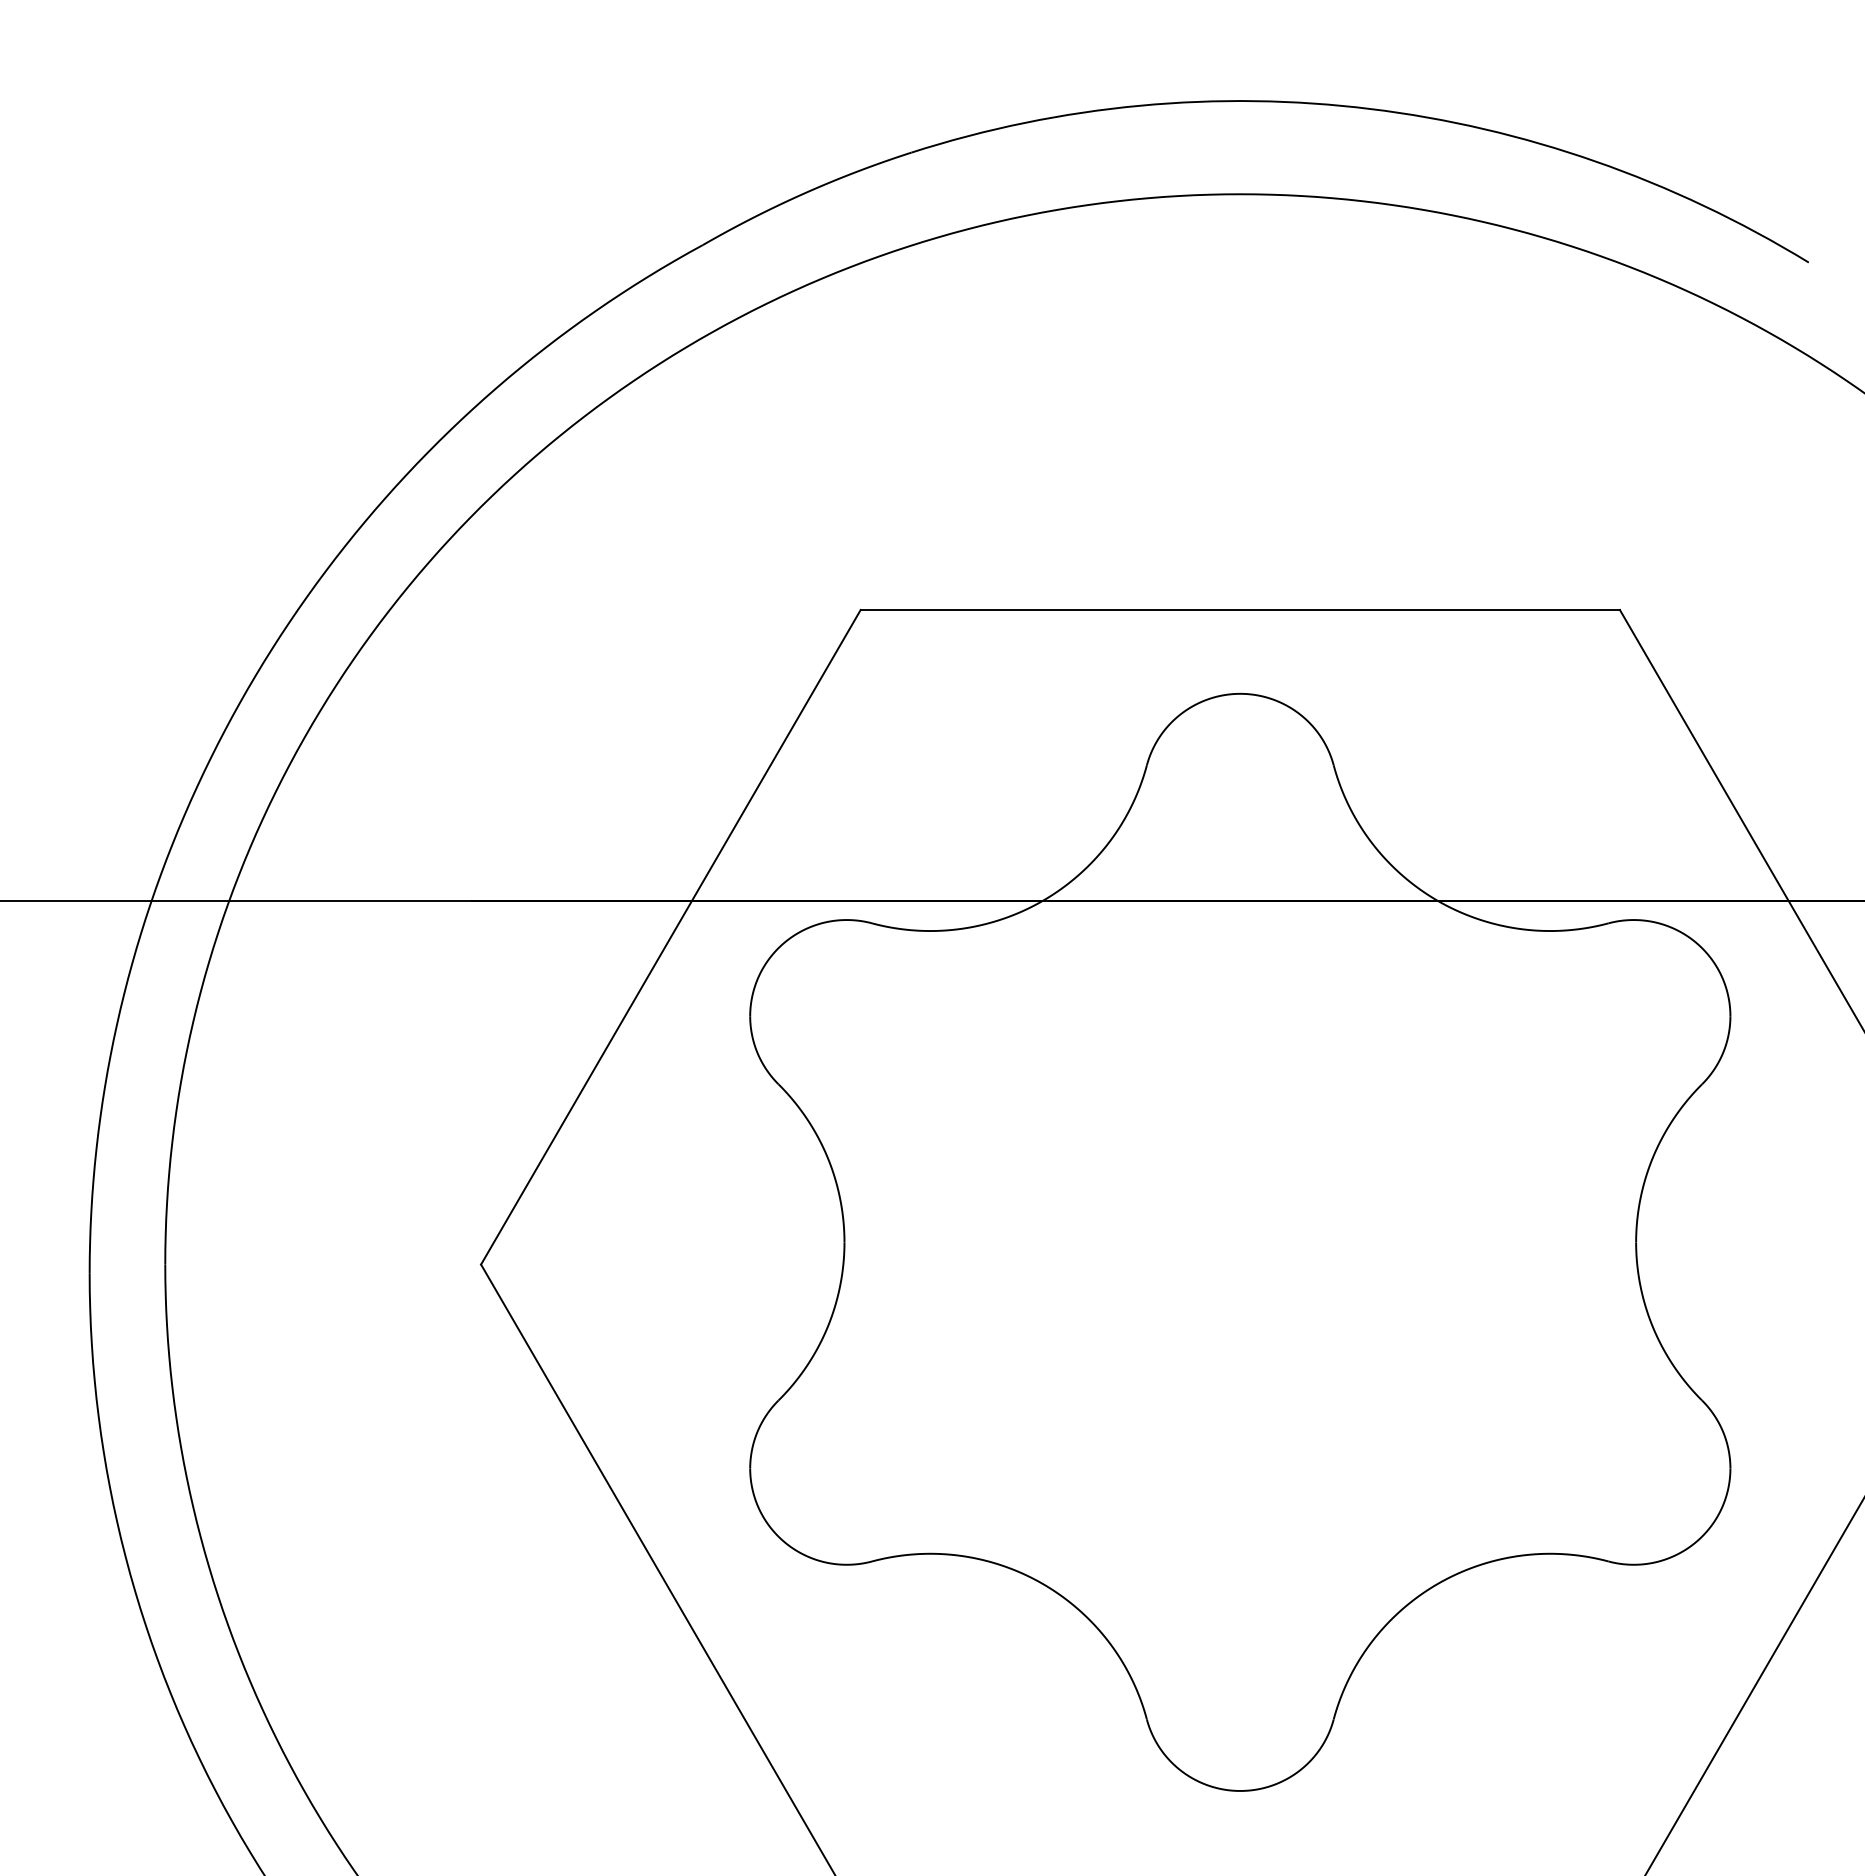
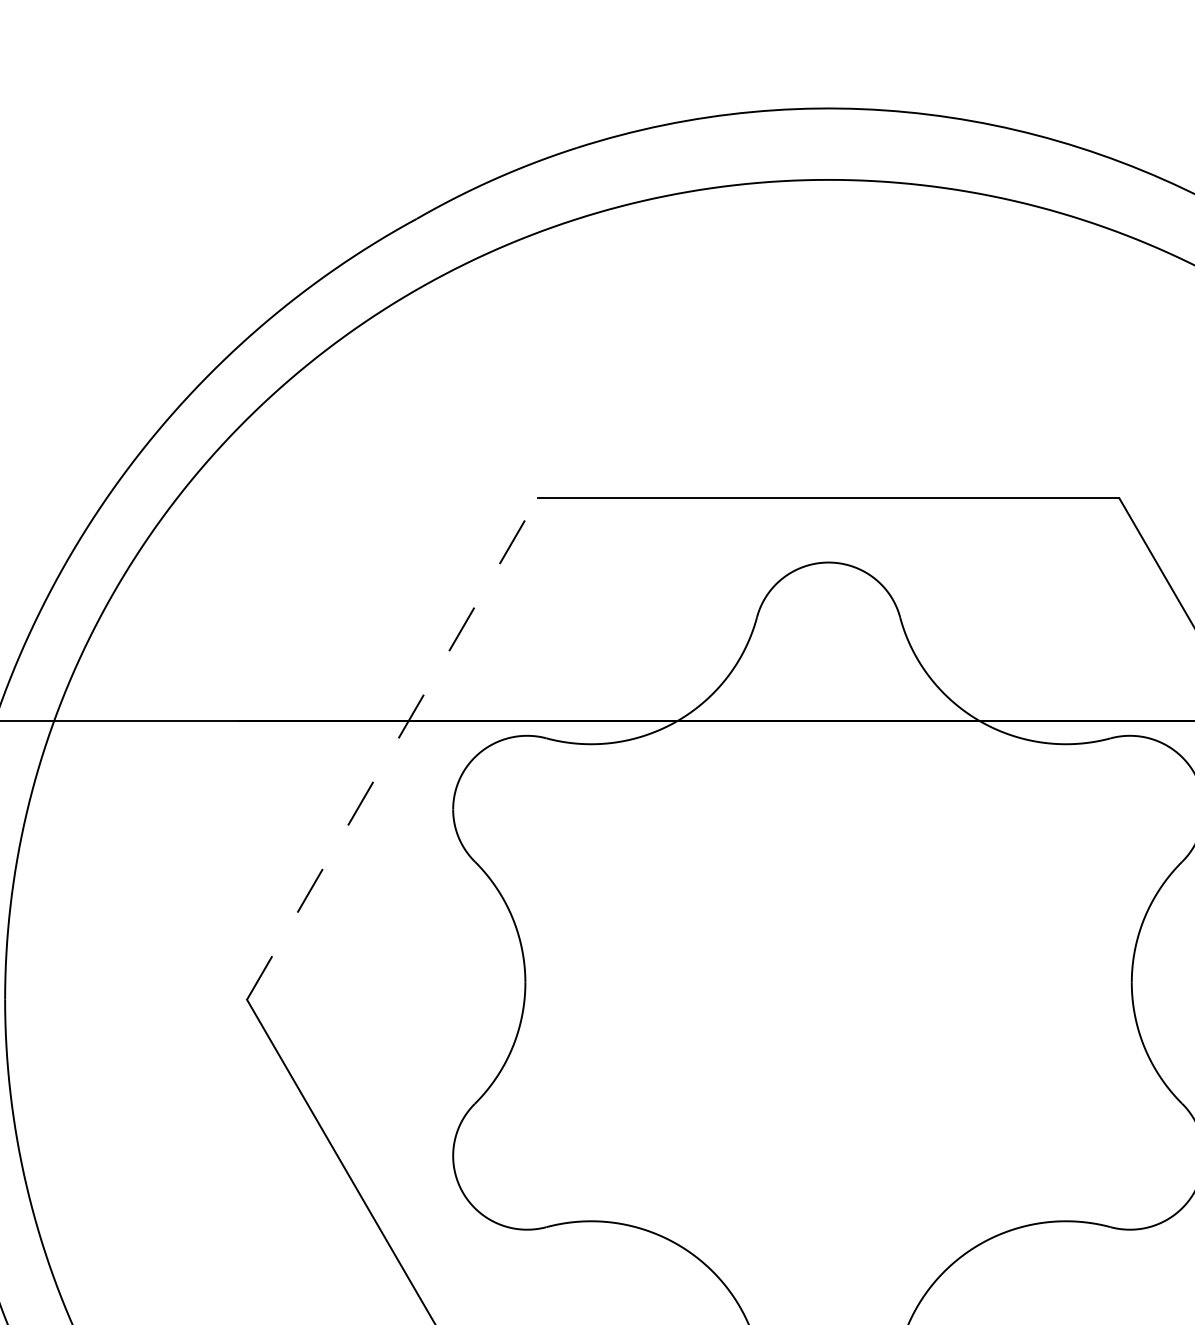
line: (671, 936) -> (392, 748), solid -> dashed

